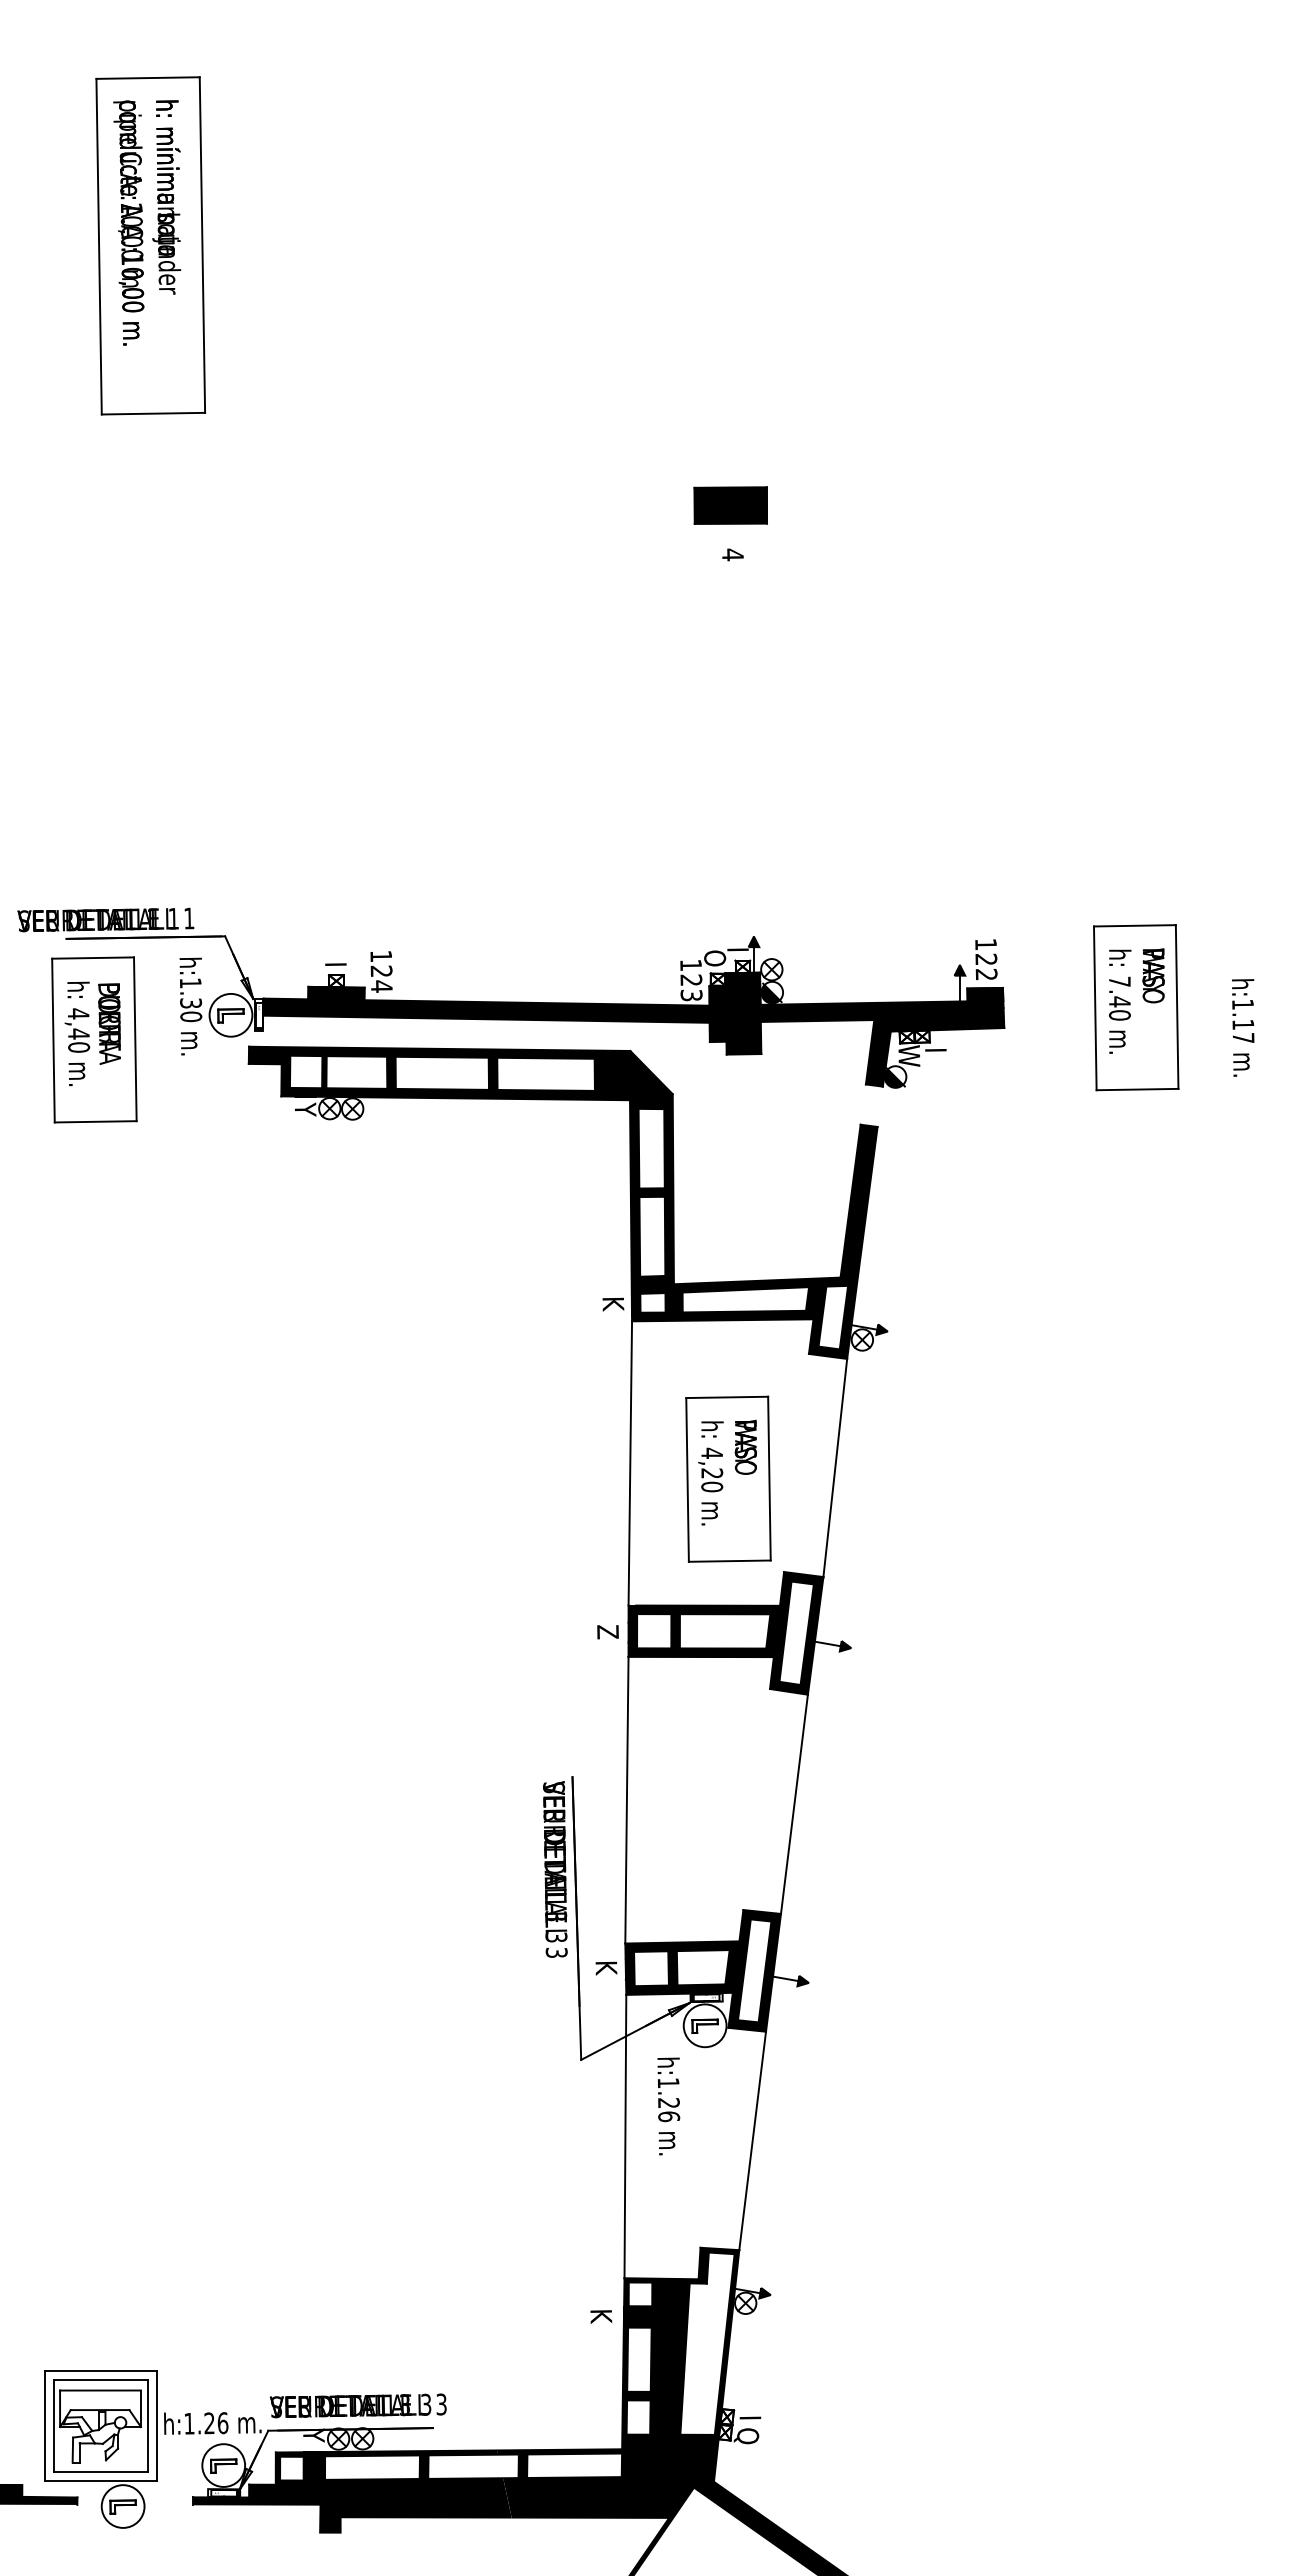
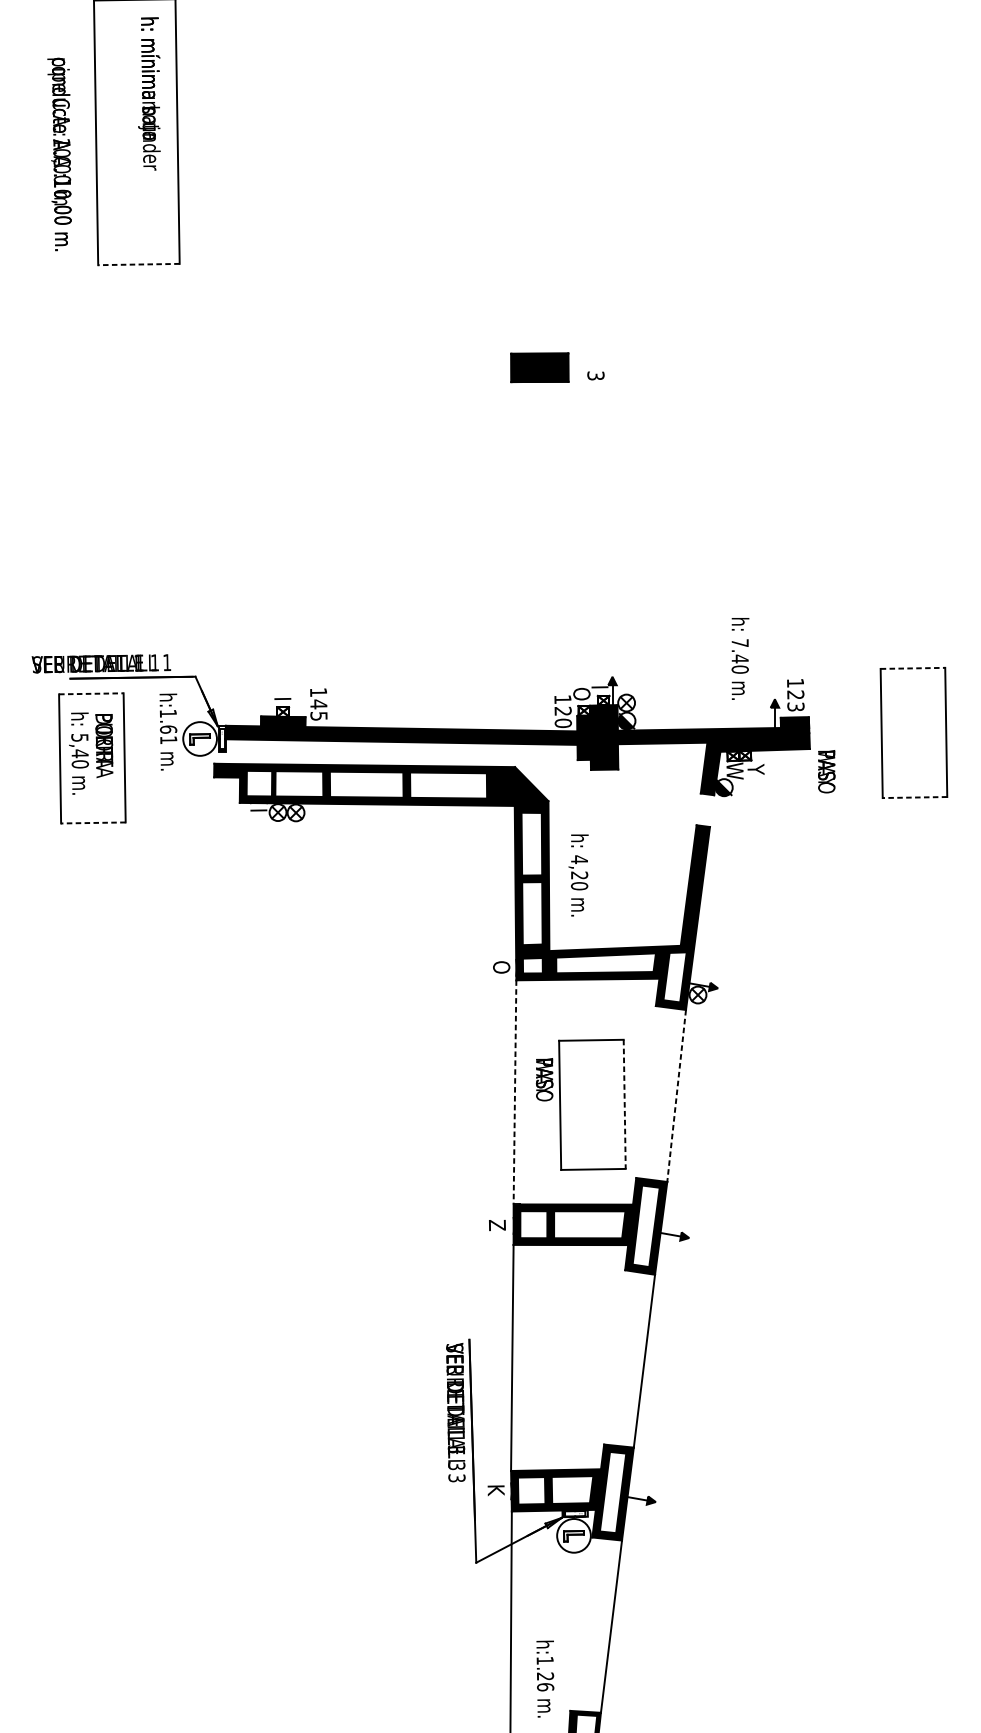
text: (128, 222) -> (59, 153), moved
line: (153, 413) -> (138, 264), solid -> dashed
part: (730, 505) -> (539, 367), moved
text: (732, 554) -> (595, 375), 4 -> 3
line: (1134, 925) -> (912, 668), solid -> dashed
line: (93, 958) -> (91, 694), solid -> dashed
text: (986, 974) -> (795, 706), 122 -> 123
text: (1153, 975) -> (826, 771), moved
text: (381, 978) -> (318, 709), 124 -> 145
text: (691, 995) -> (563, 723), 123 -> 120
text: (1120, 1001) -> (740, 658), moved
text: (191, 1010) -> (168, 735), h:1.30 -> h:1.61
text: (78, 1013) -> (79, 737), 4,40 -> 5,40
text: (935, 1053) -> (755, 769), I -> Y
line: (1137, 1089) -> (914, 797), solid -> dashed
text: (305, 1109) -> (258, 813), Y -> I
line: (95, 1121) -> (93, 822), solid -> dashed
text: (613, 1304) -> (501, 967), K -> O
text: (745, 1446) -> (544, 1079), moved
line: (630, 1463) -> (515, 1092), solid -> dashed
line: (835, 1468) -> (676, 1096), solid -> dashed
text: (710, 1473) -> (578, 875), moved
line: (769, 1478) -> (624, 1104), solid -> dashed
text: (668, 2106) -> (545, 1679), moved

